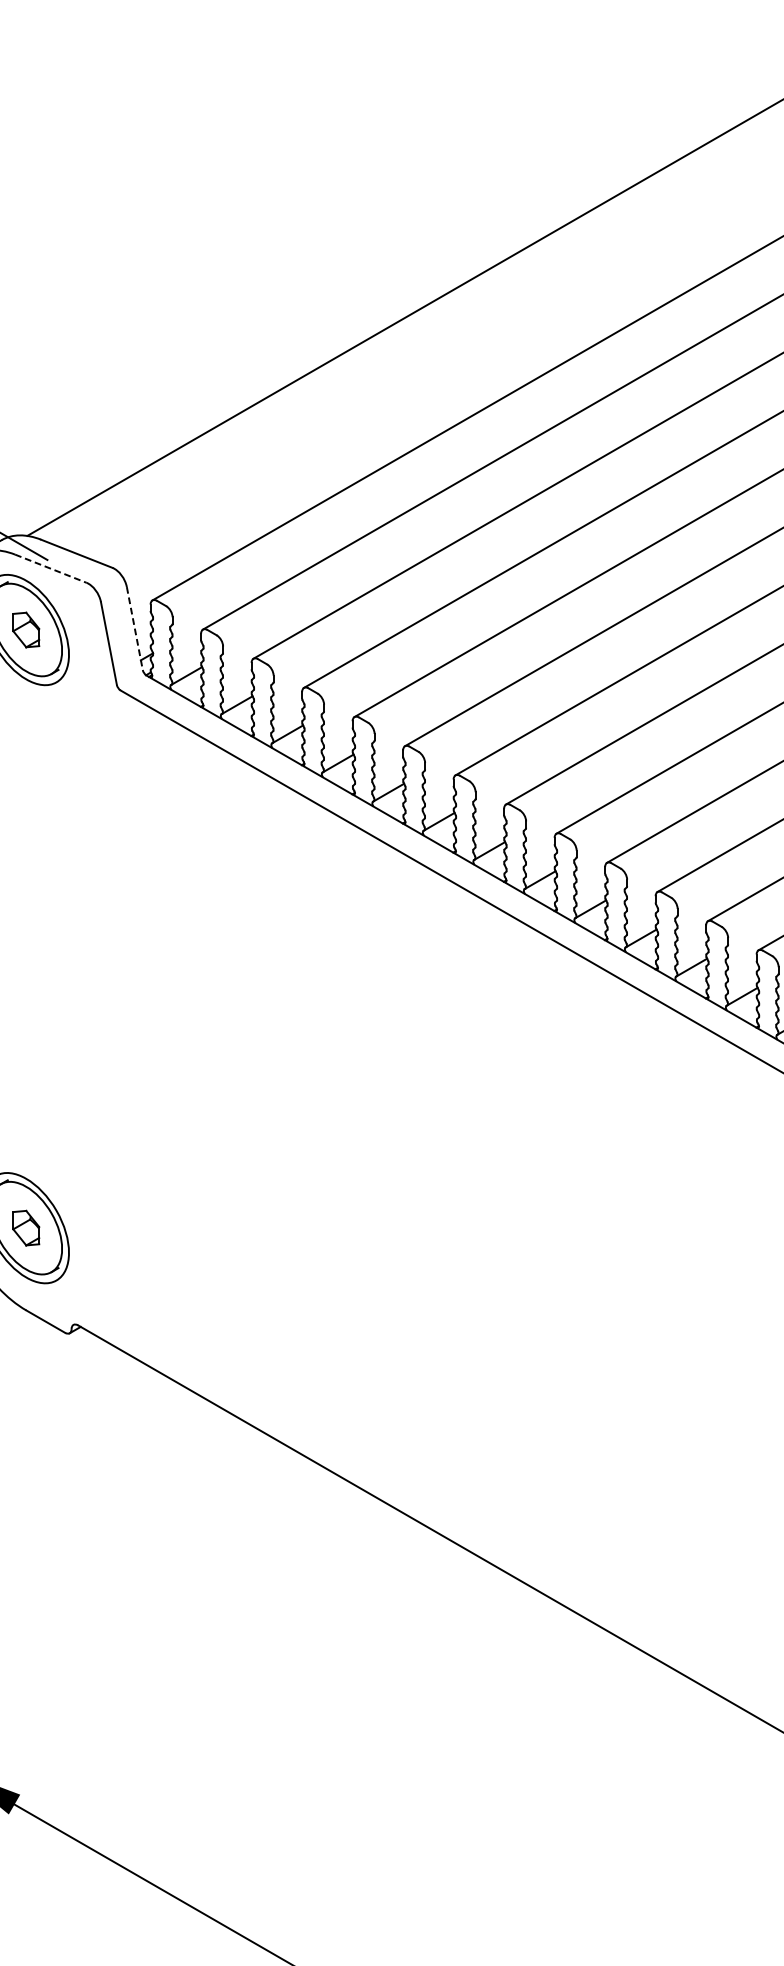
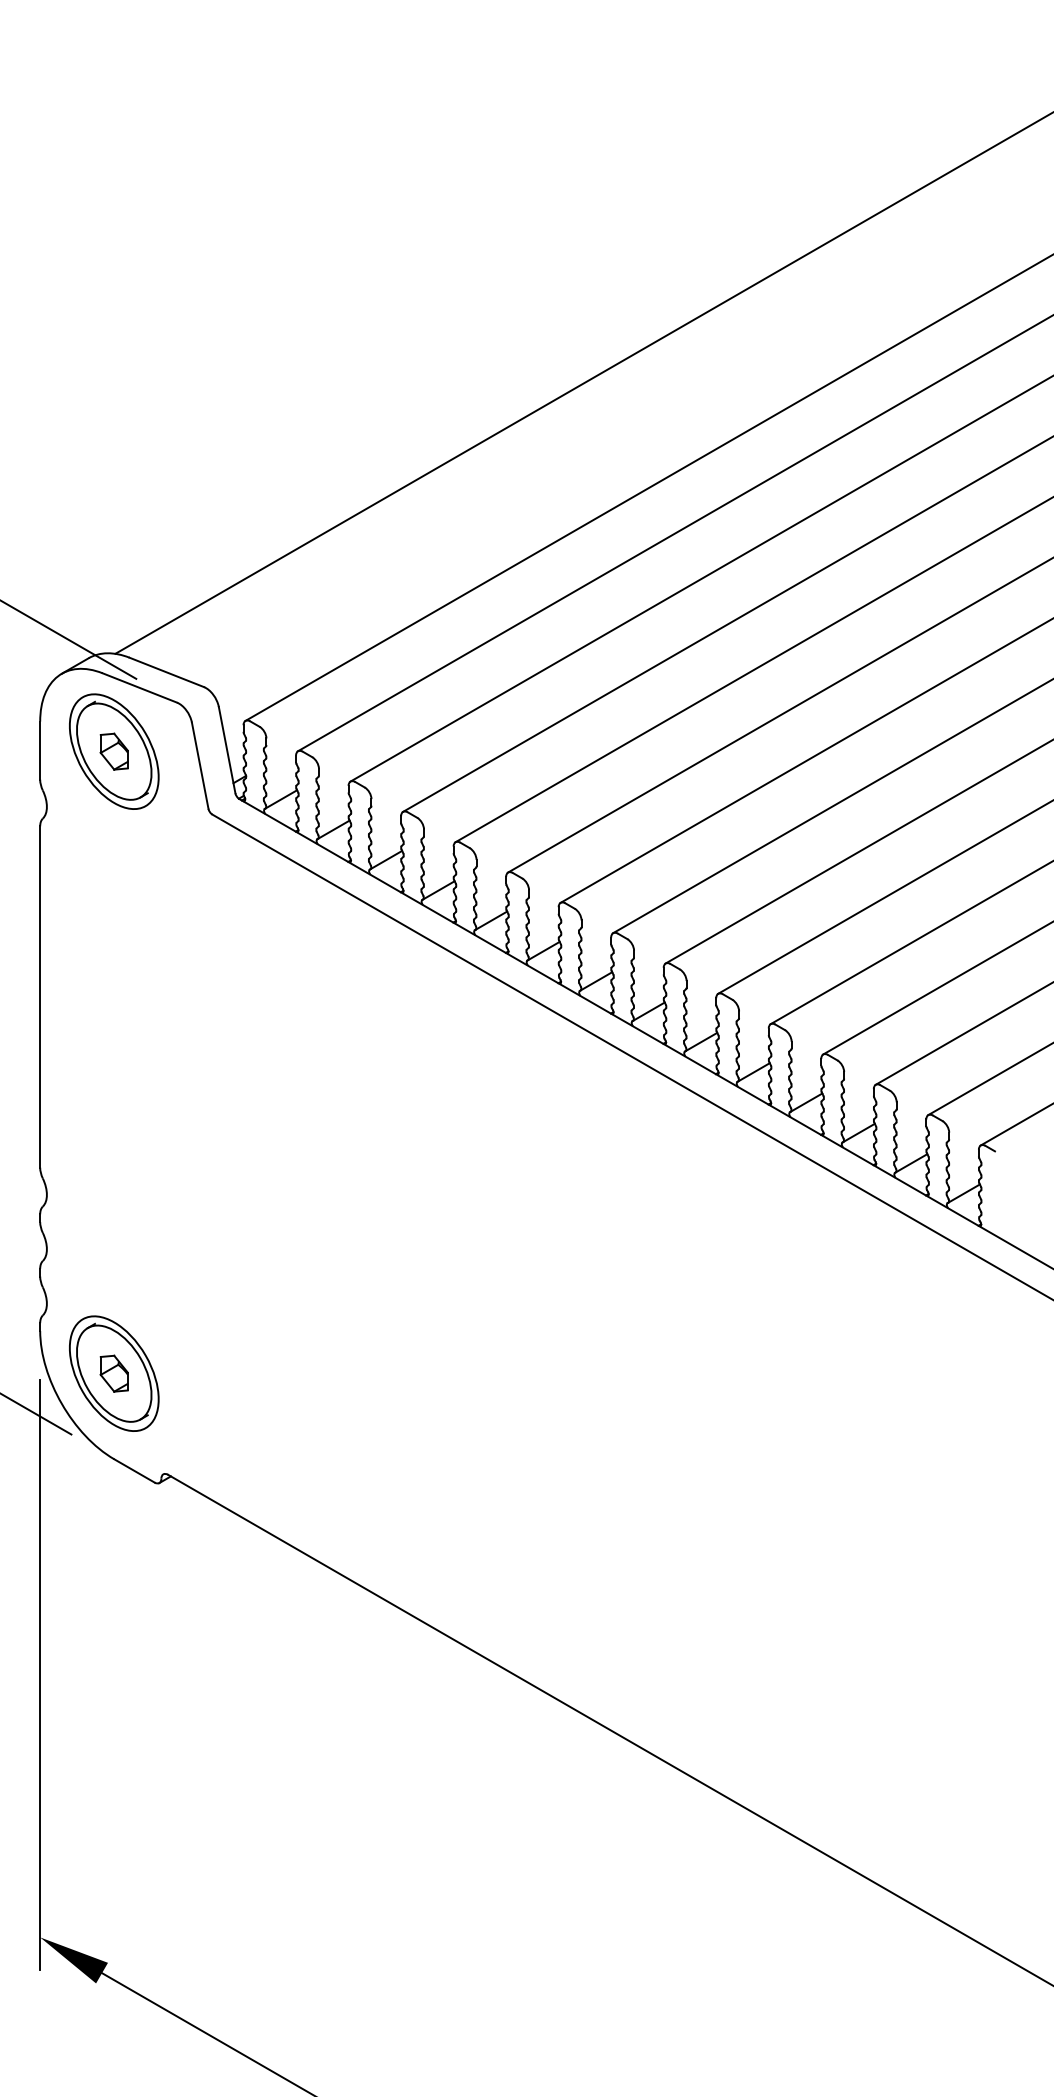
line: (50, 568) -> (139, 687), dashed -> solid
line: (135, 628) -> (227, 750), dashed -> solid

